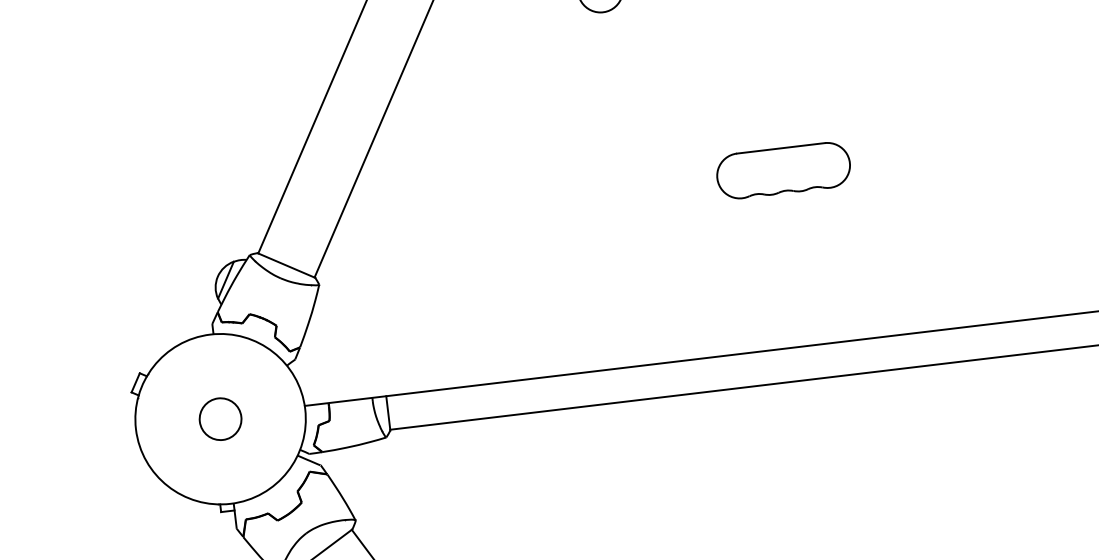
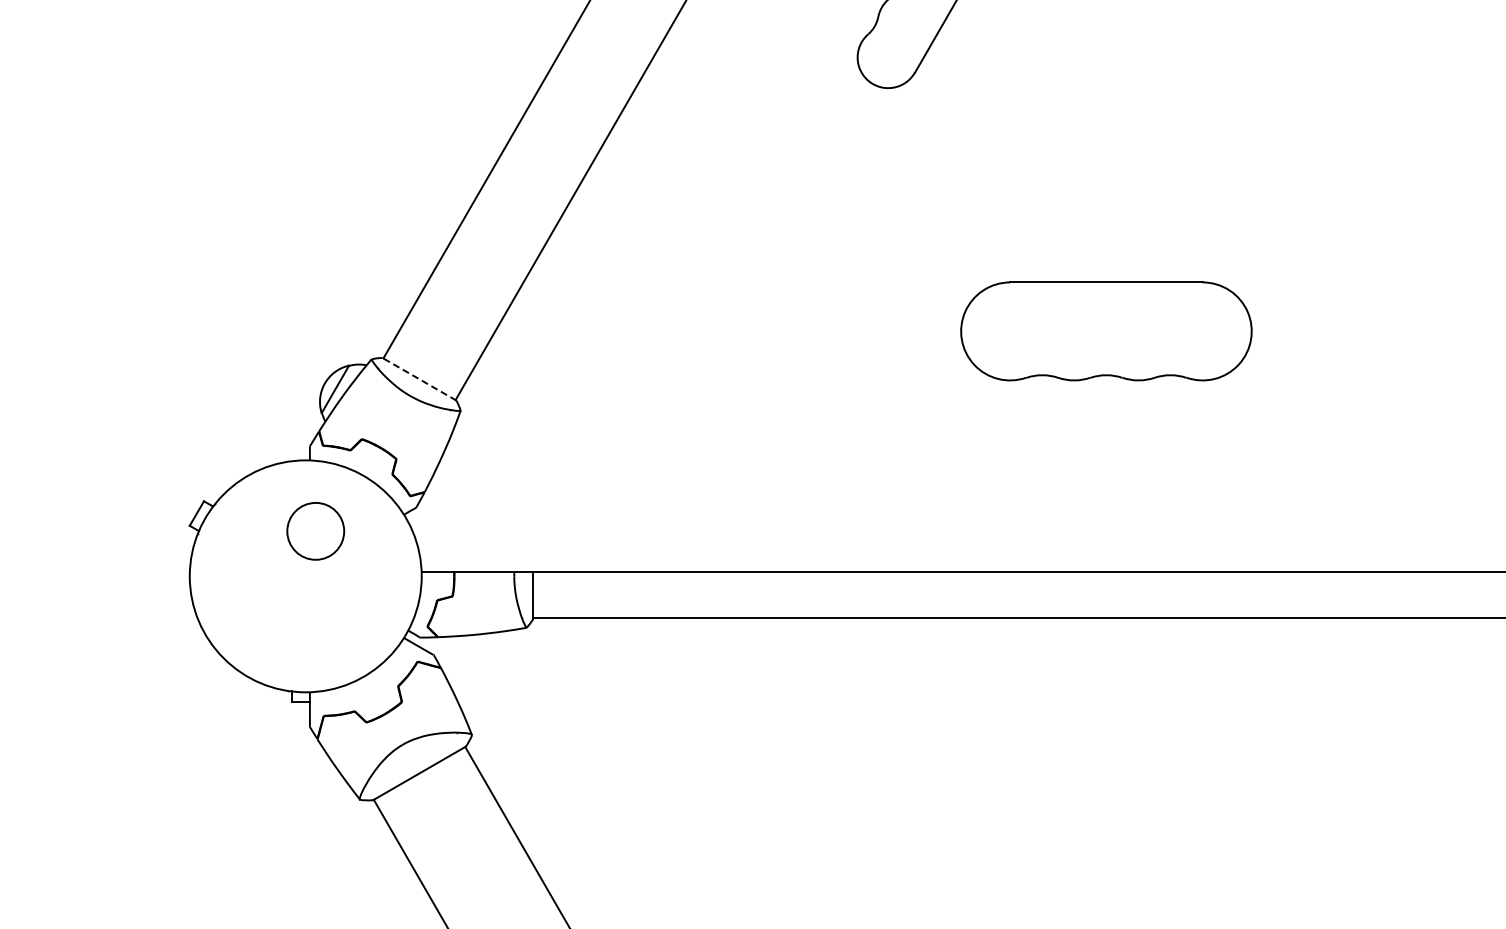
part: (783, 170) -> (1106, 330), size x1.6
line: (286, 265) -> (419, 379), solid -> dashed
circle: (220, 419) -> (315, 531), moved

